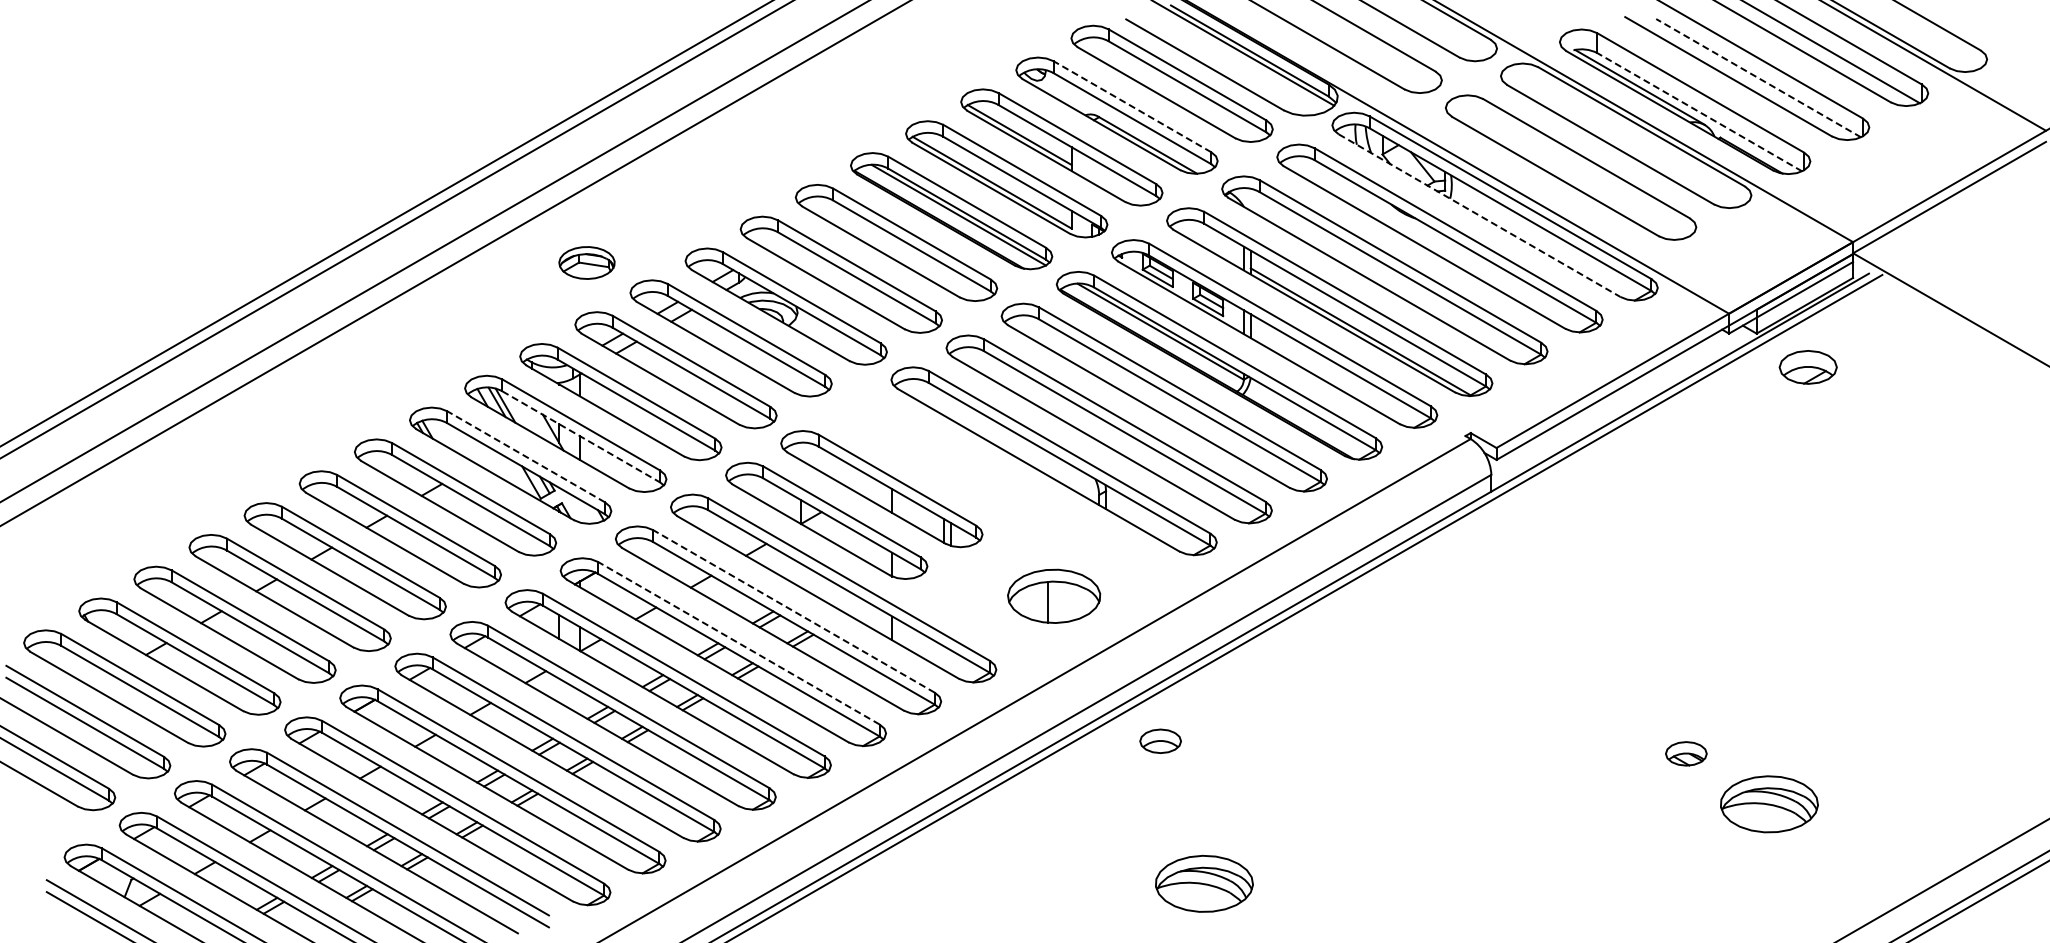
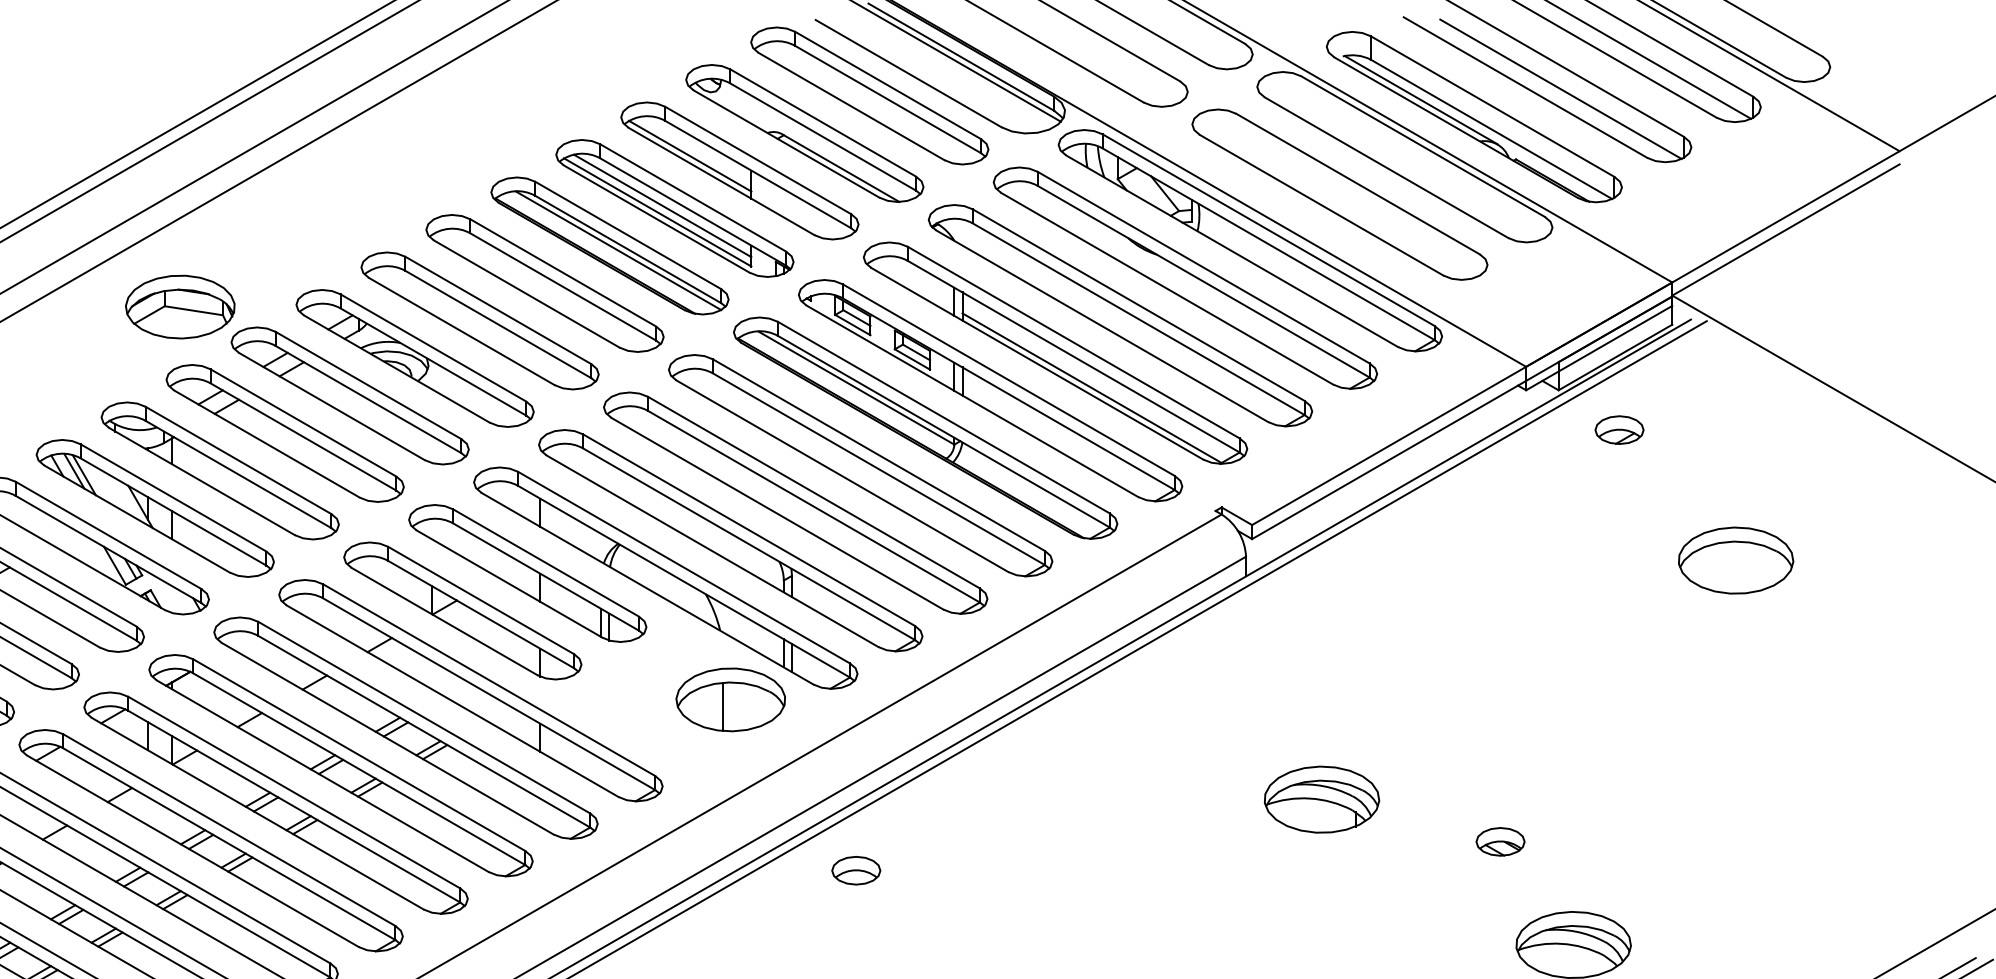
line: (1758, 77) -> (1560, 88), dashed -> solid
line: (1132, 106) -> (823, 122), dashed -> solid
line: (1699, 111) -> (1491, 128), dashed -> solid
line: (996, 176) -> (662, 205), added
line: (1479, 215) -> (1232, 251), dashed -> solid
part: (586, 262) -> (179, 306), size x1.67
part: (1808, 367) -> (1619, 430), size x0.71
line: (581, 436) -> (173, 511), dashed -> solid
line: (526, 456) -> (109, 535), dashed -> solid
part: (1906, 478) -> (1735, 561), added
part: (998, 492) -> (665, 577), added
line: (794, 611) -> (424, 717), dashed -> solid
line: (738, 643) -> (358, 755), dashed -> solid
part: (1555, 680) -> (1321, 799), added
part: (1686, 753) -> (1500, 841), moved

